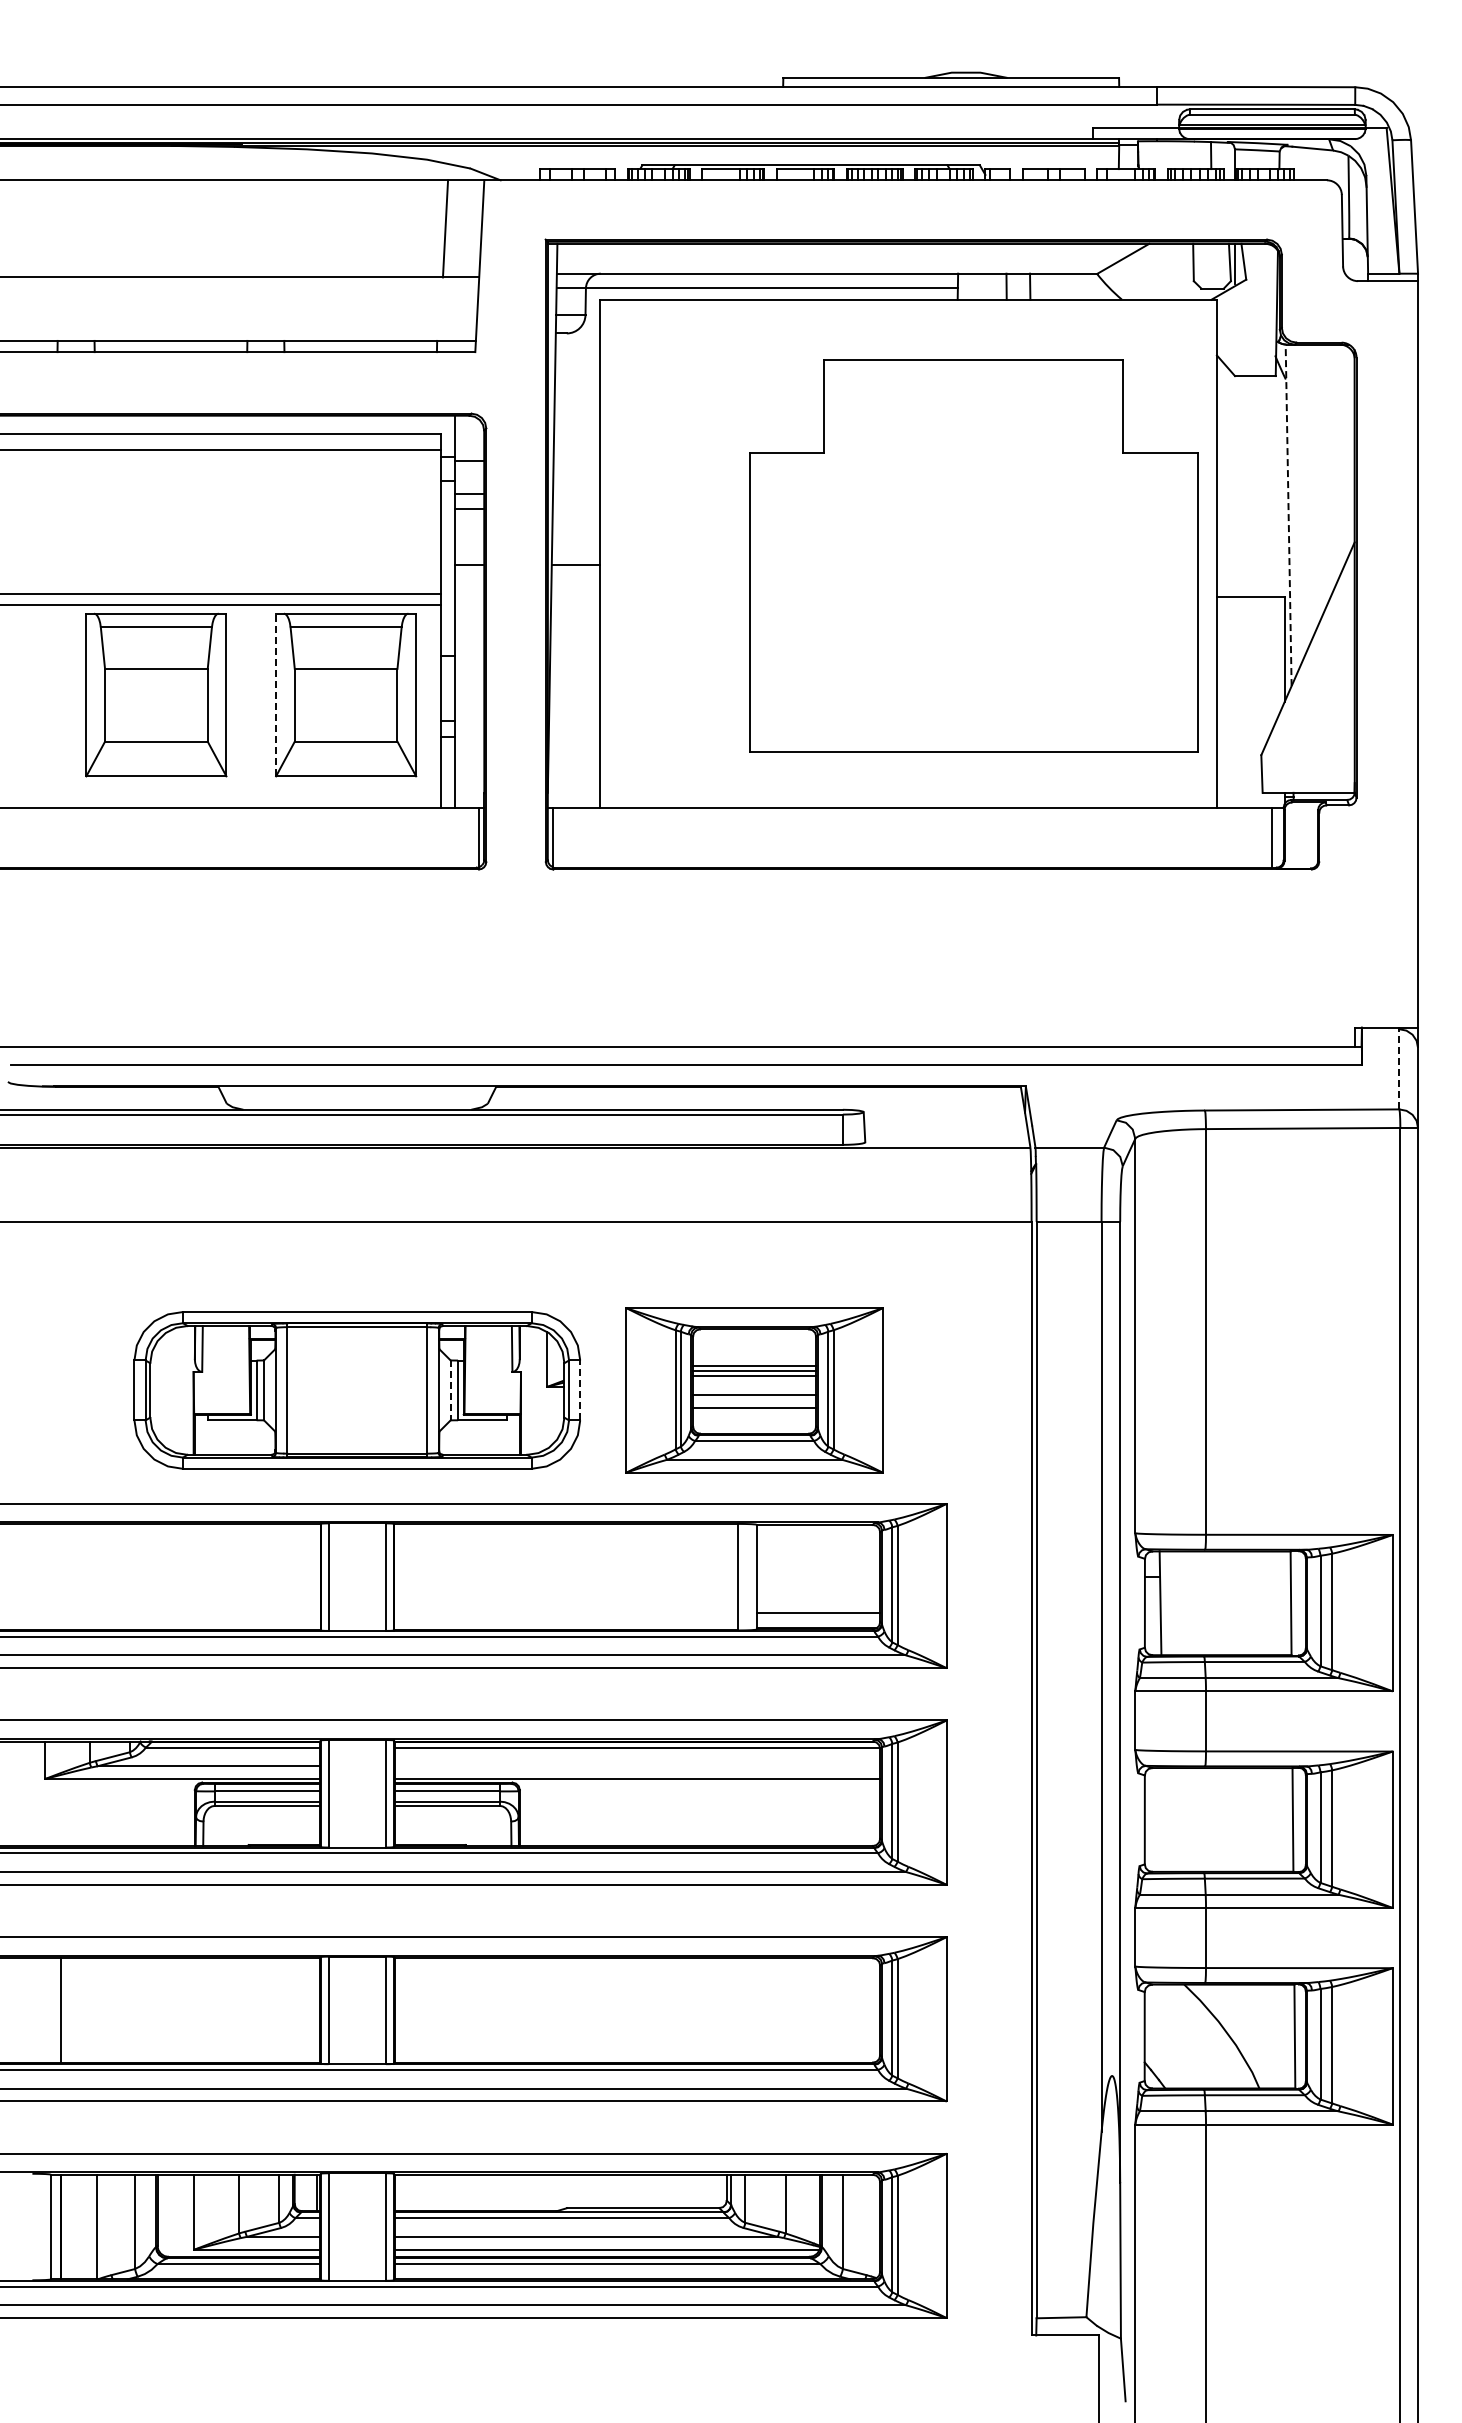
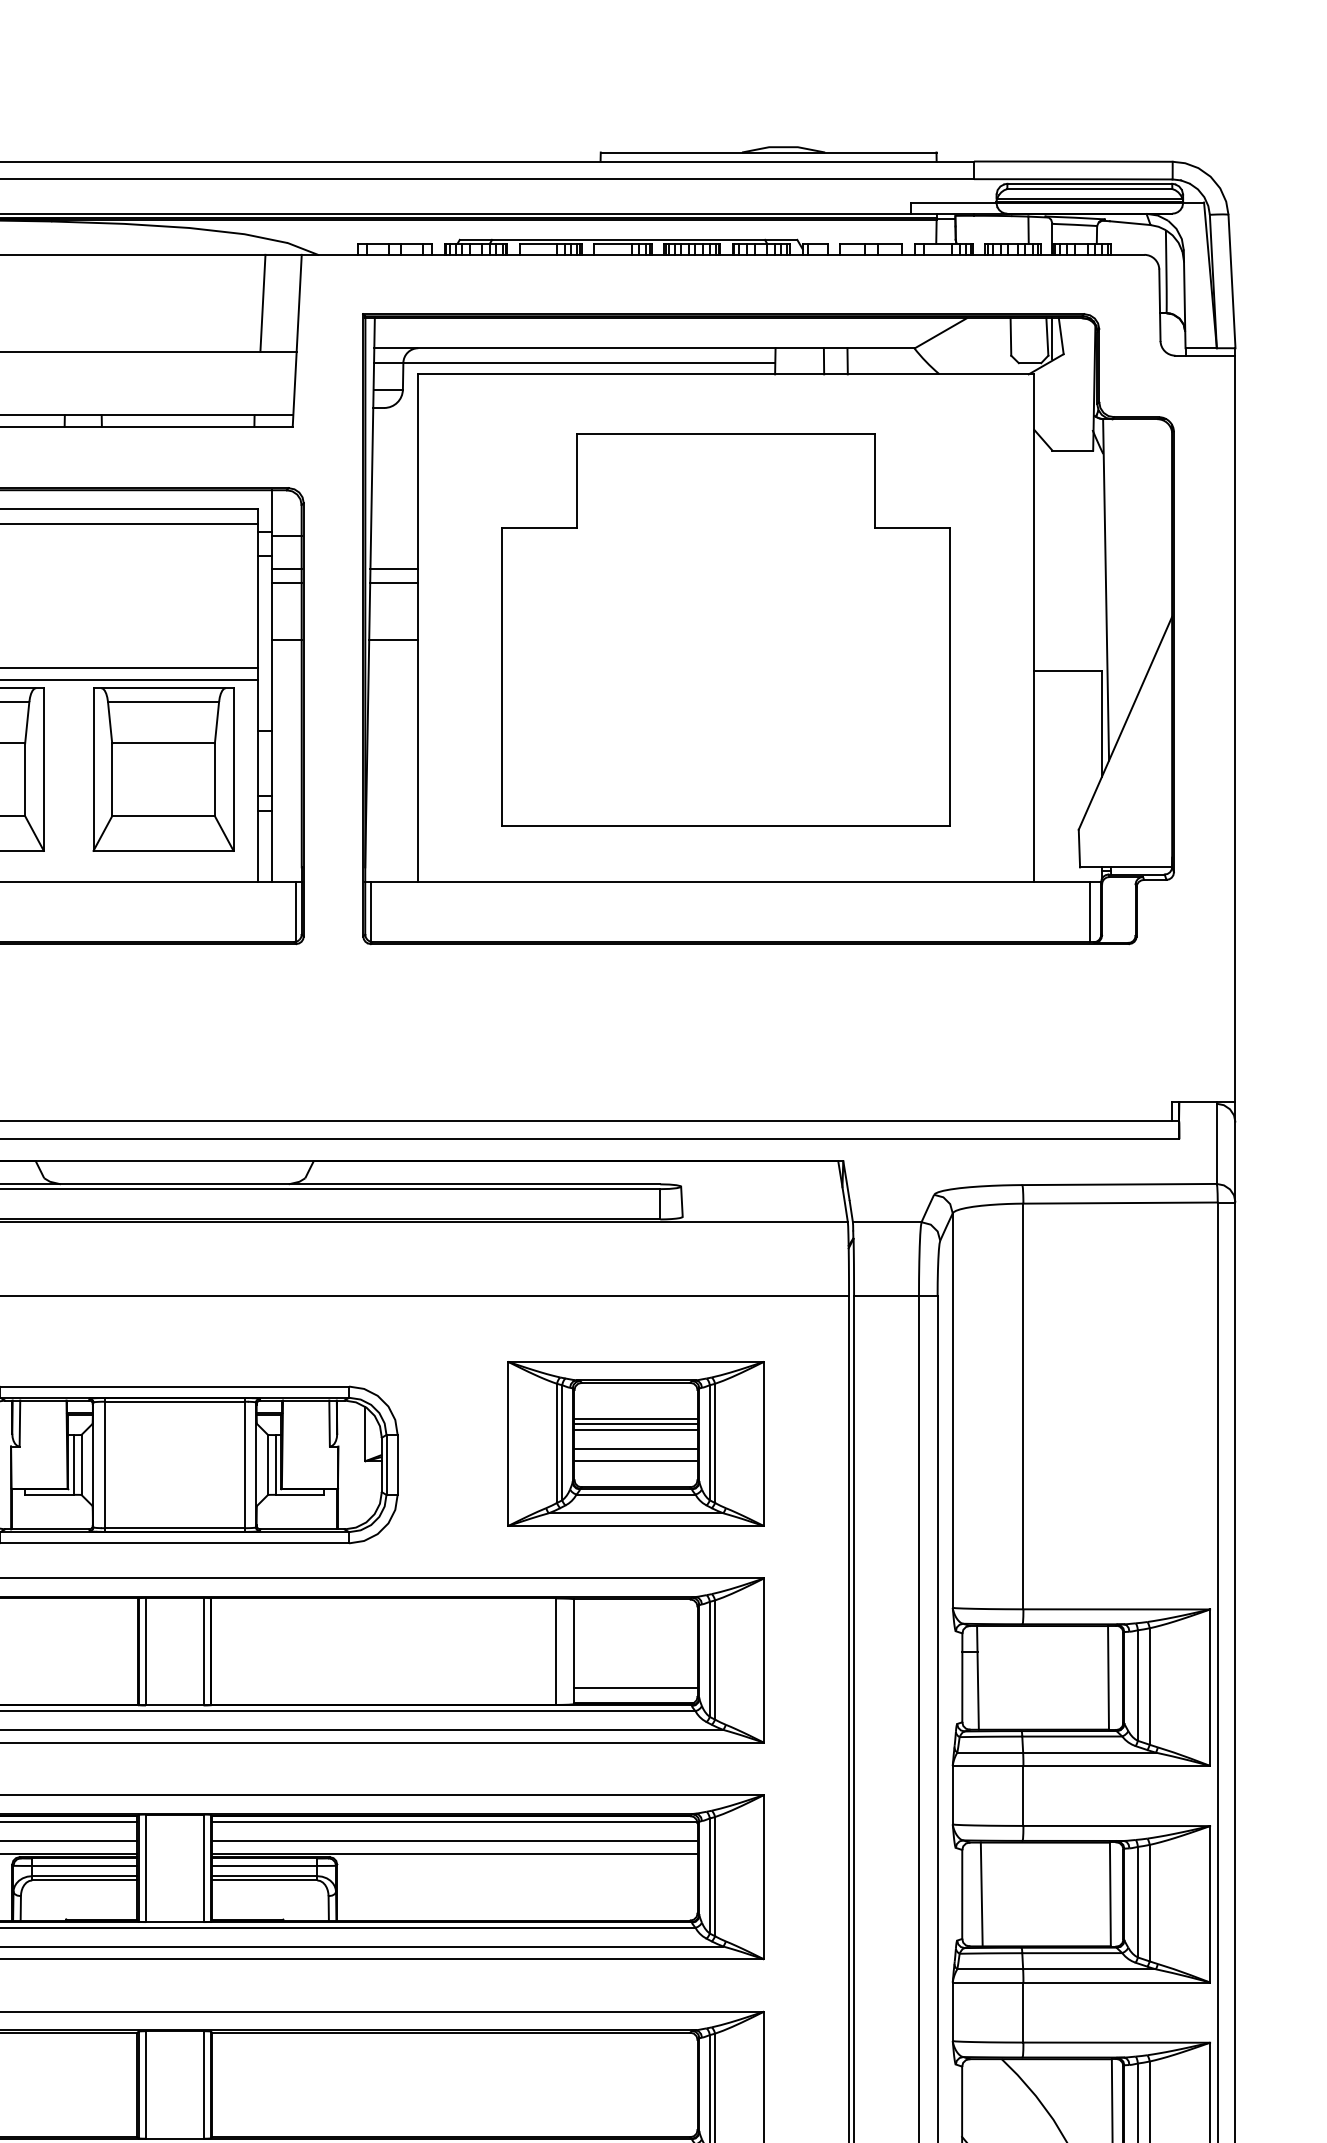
line: (576, 494) -> (393, 569), added
line: (576, 508) -> (393, 583), added
line: (1288, 515) -> (1105, 590), dashed -> solid
part: (973, 555) -> (725, 630), moved
line: (276, 694) -> (93, 769), dashed -> solid
line: (1399, 1068) -> (1216, 1143), dashed -> solid
line: (450, 1390) -> (267, 1465), dashed -> solid
line: (580, 1390) -> (397, 1465), dashed -> solid
part: (754, 1390) -> (635, 1444), moved
line: (637, 1766) -> (454, 1841), added
line: (1164, 1819) -> (981, 1894), added

